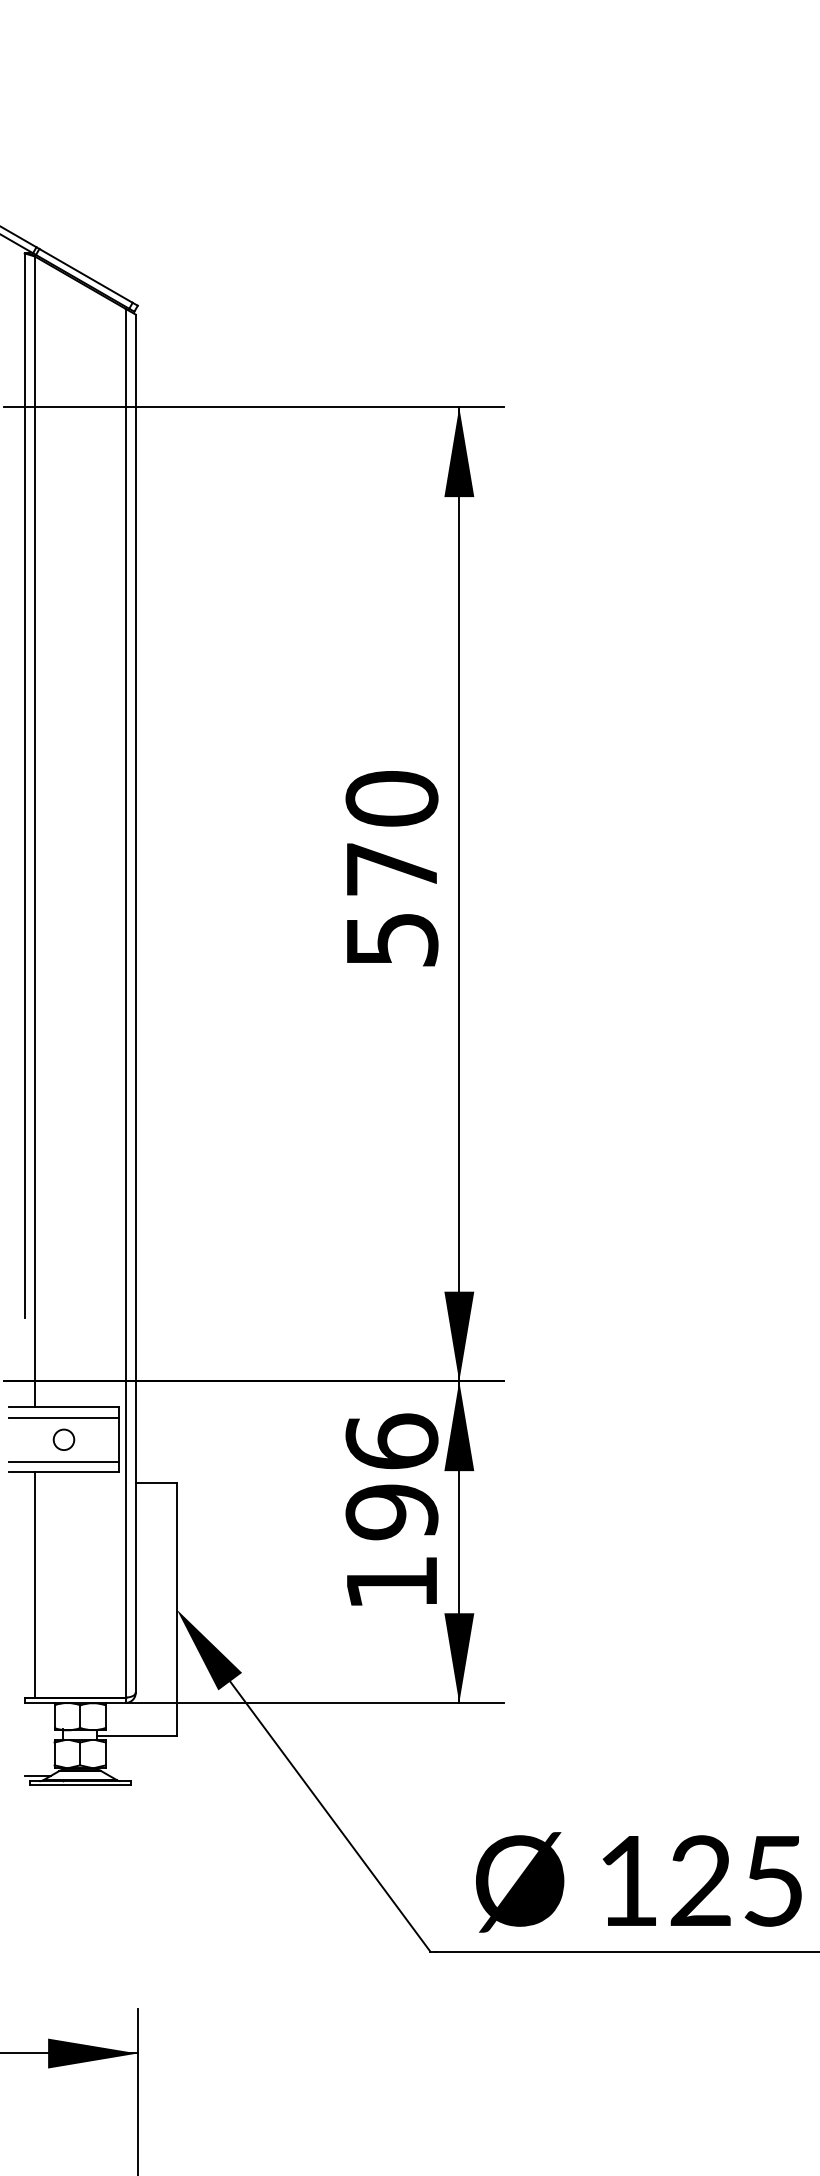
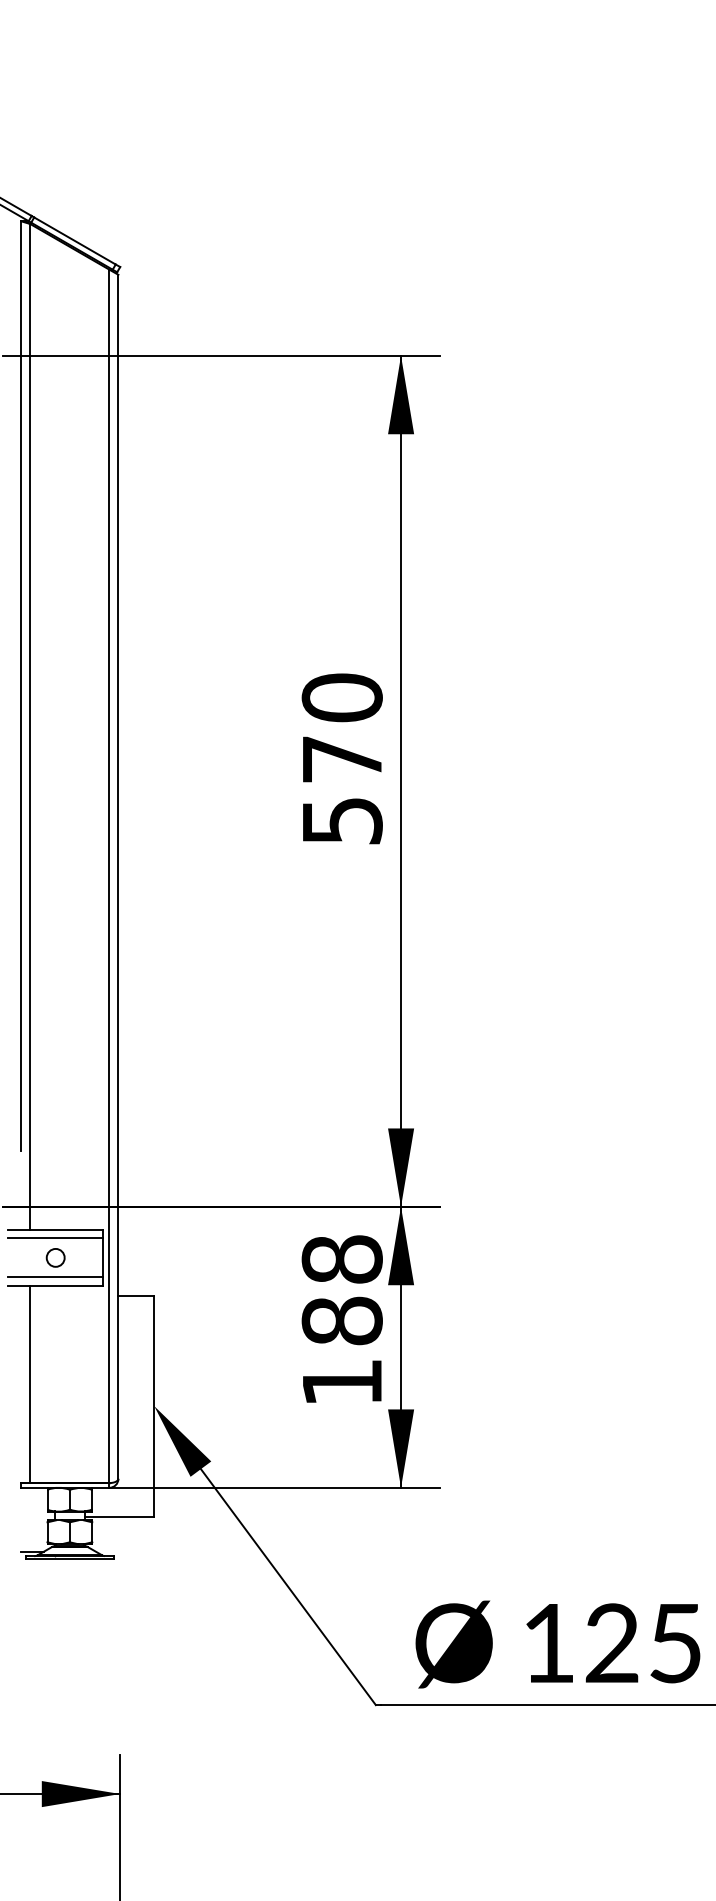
text: (391, 1476) -> (341, 1289), 196 -> 188

